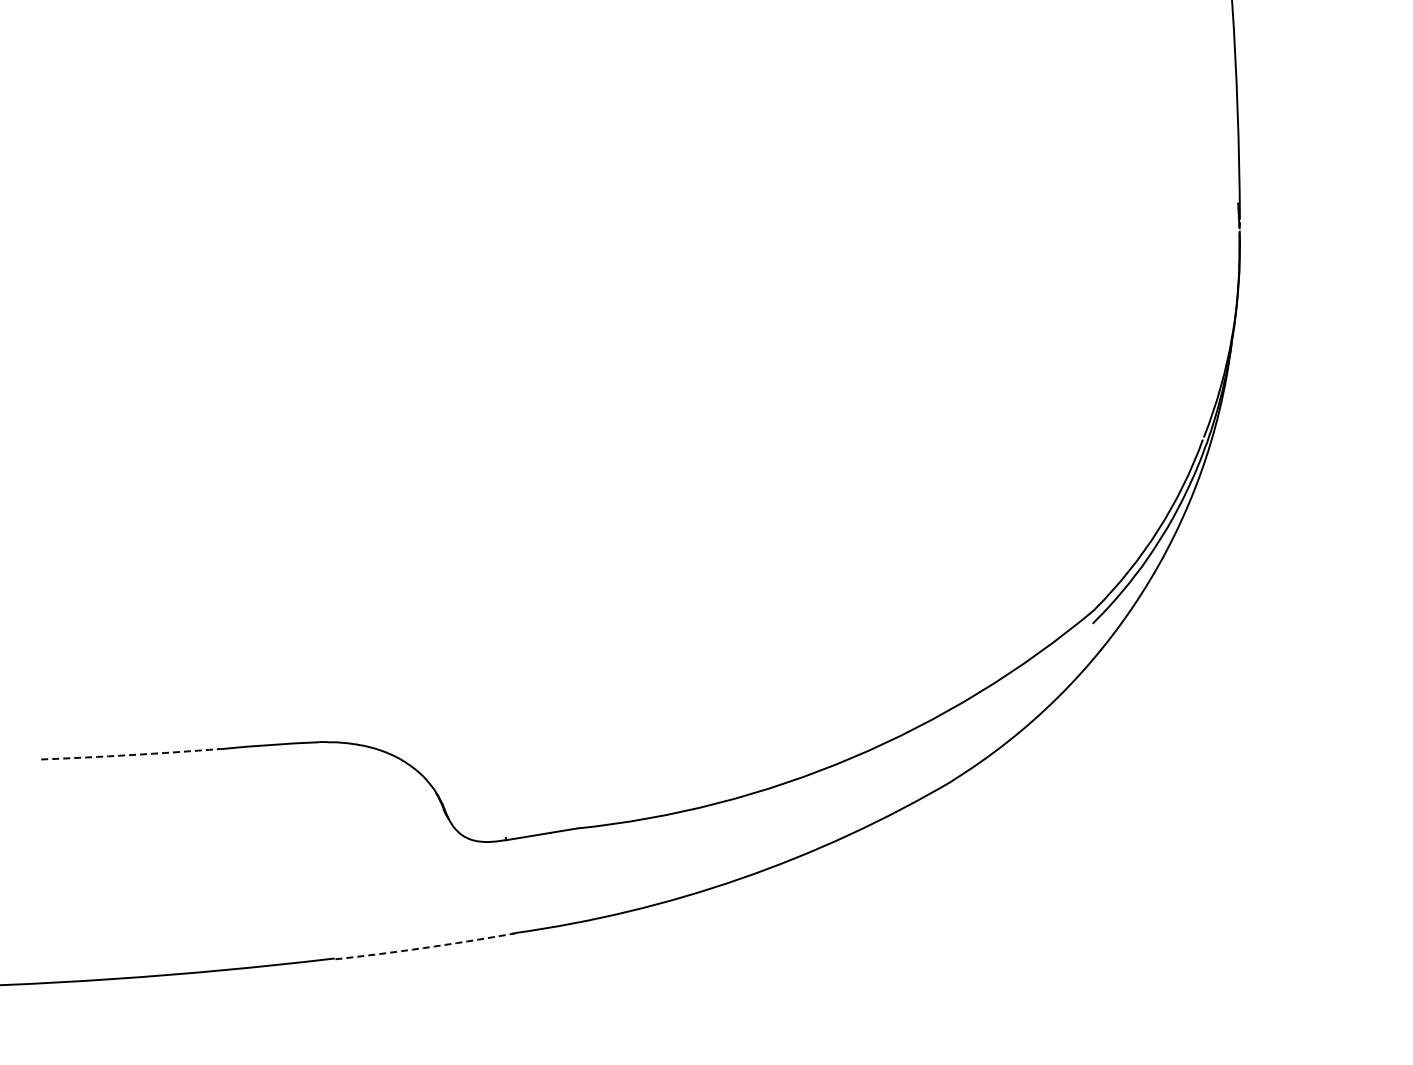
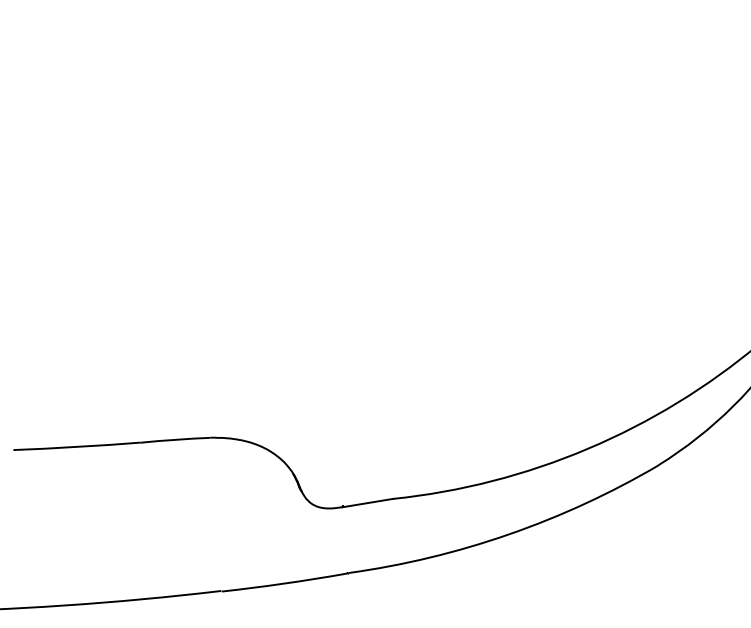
arc: (131, 755) -> (77, 447), dashed -> solid
arc: (423, 948) -> (284, 583), dashed -> solid

